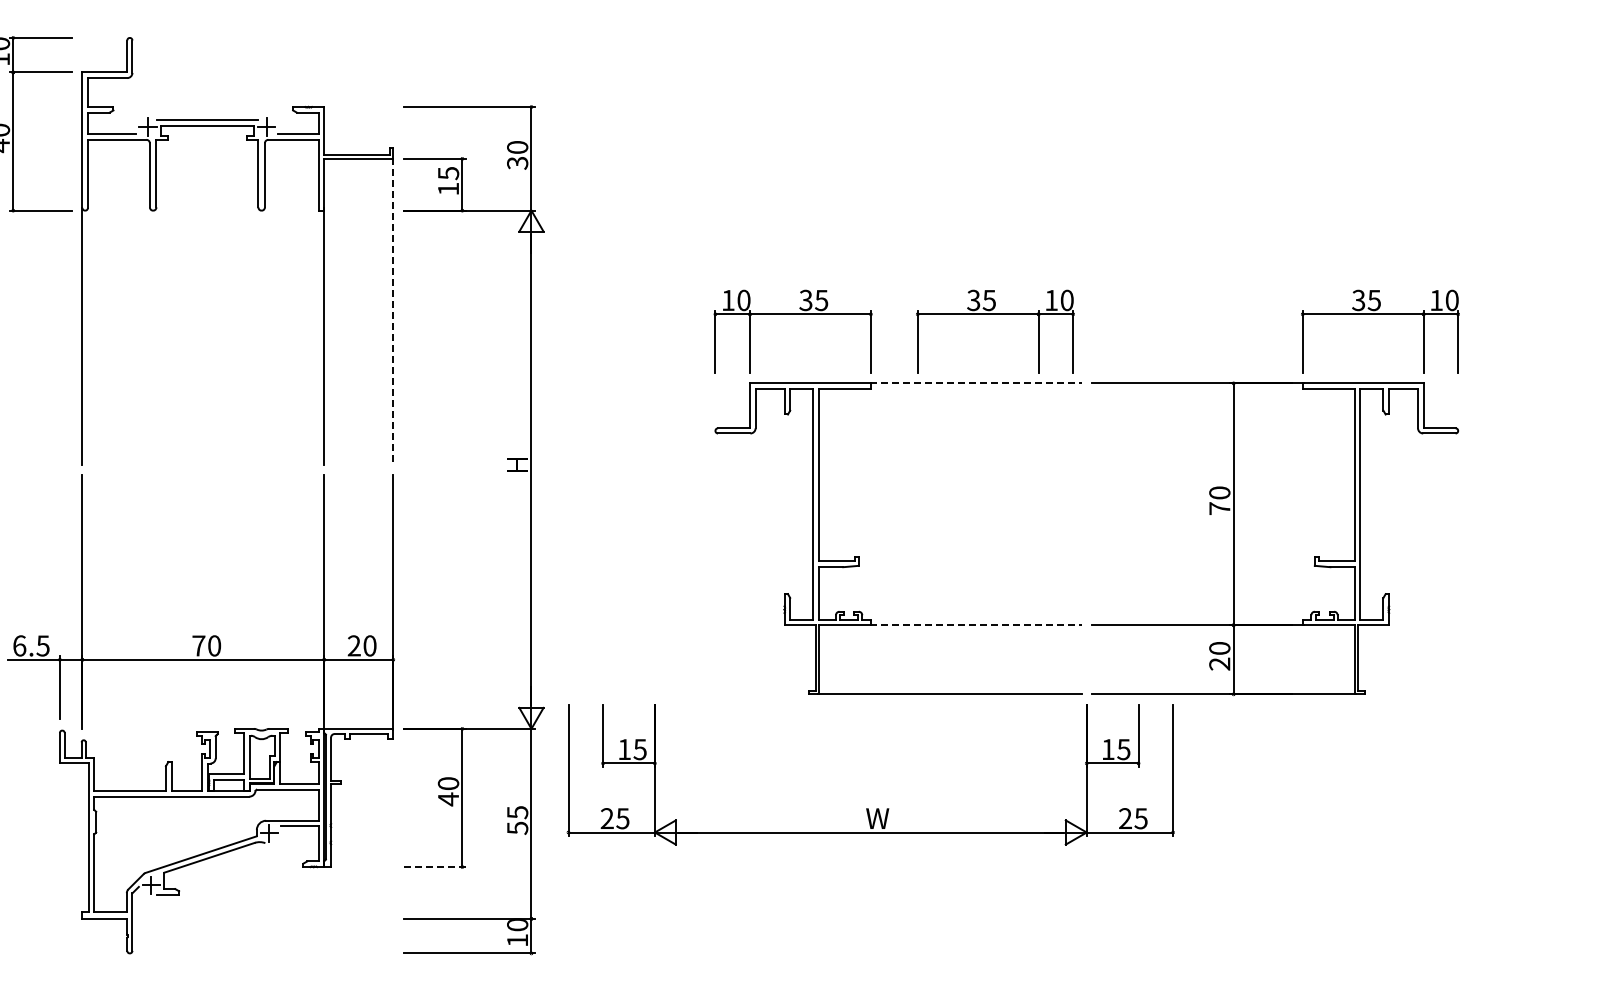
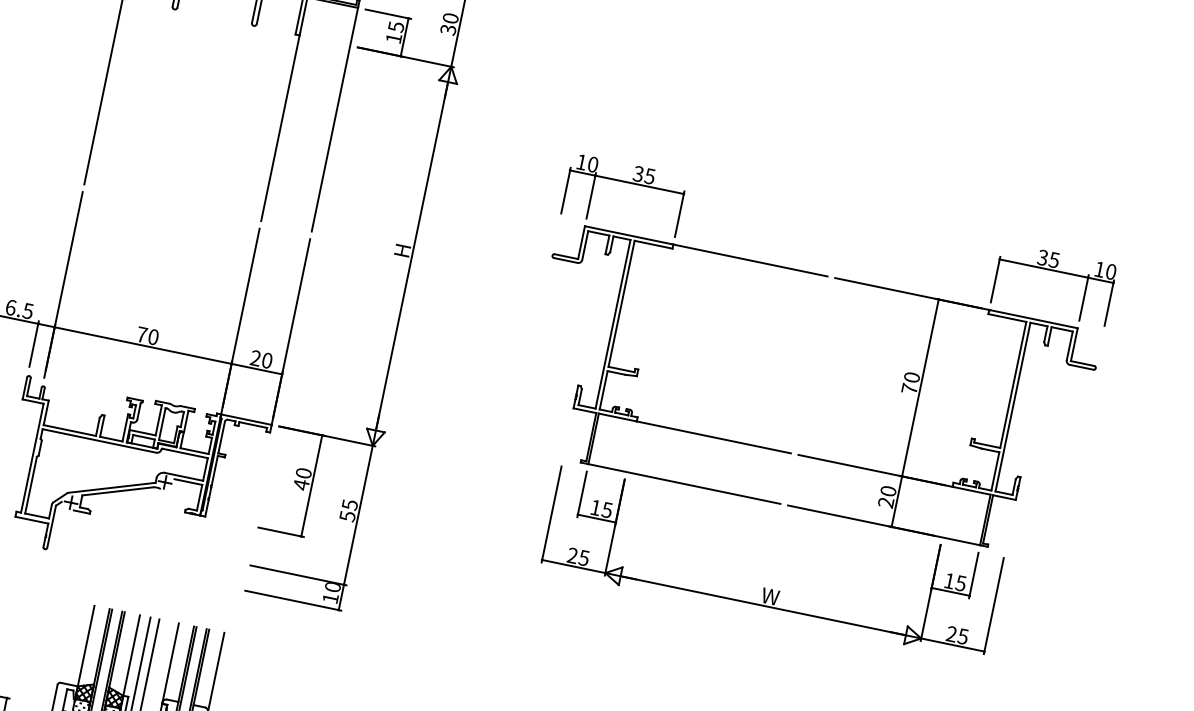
line: (393, 311) -> (335, 119), dashed -> solid
part: (995, 314) -> (774, 213), removed
line: (975, 383) -> (749, 260), dashed -> solid
line: (975, 625) -> (713, 437), dashed -> solid
part: (868, 808) -> (765, 587), moved
line: (435, 867) -> (281, 532), dashed -> solid

